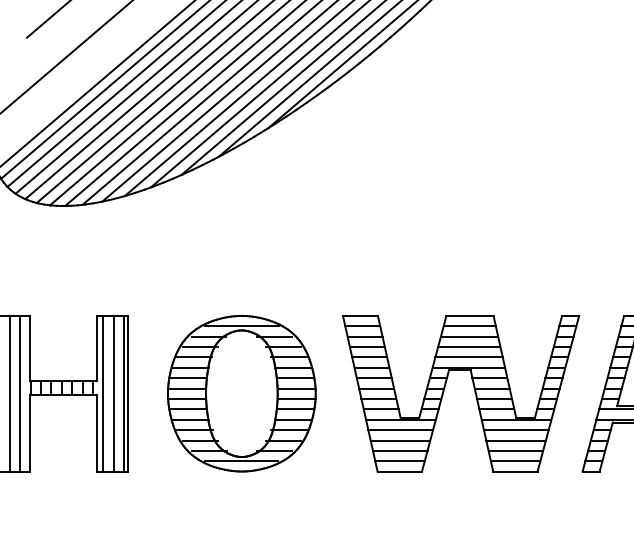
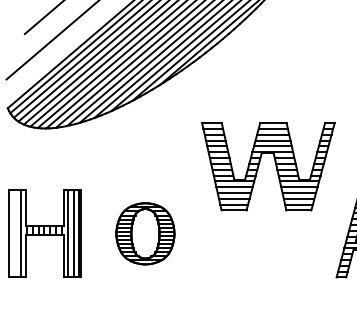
line: (10, 393) -> (15, 233), removed
part: (241, 393) -> (145, 233), size x0.7
part: (473, 393) -> (275, 166), moved

